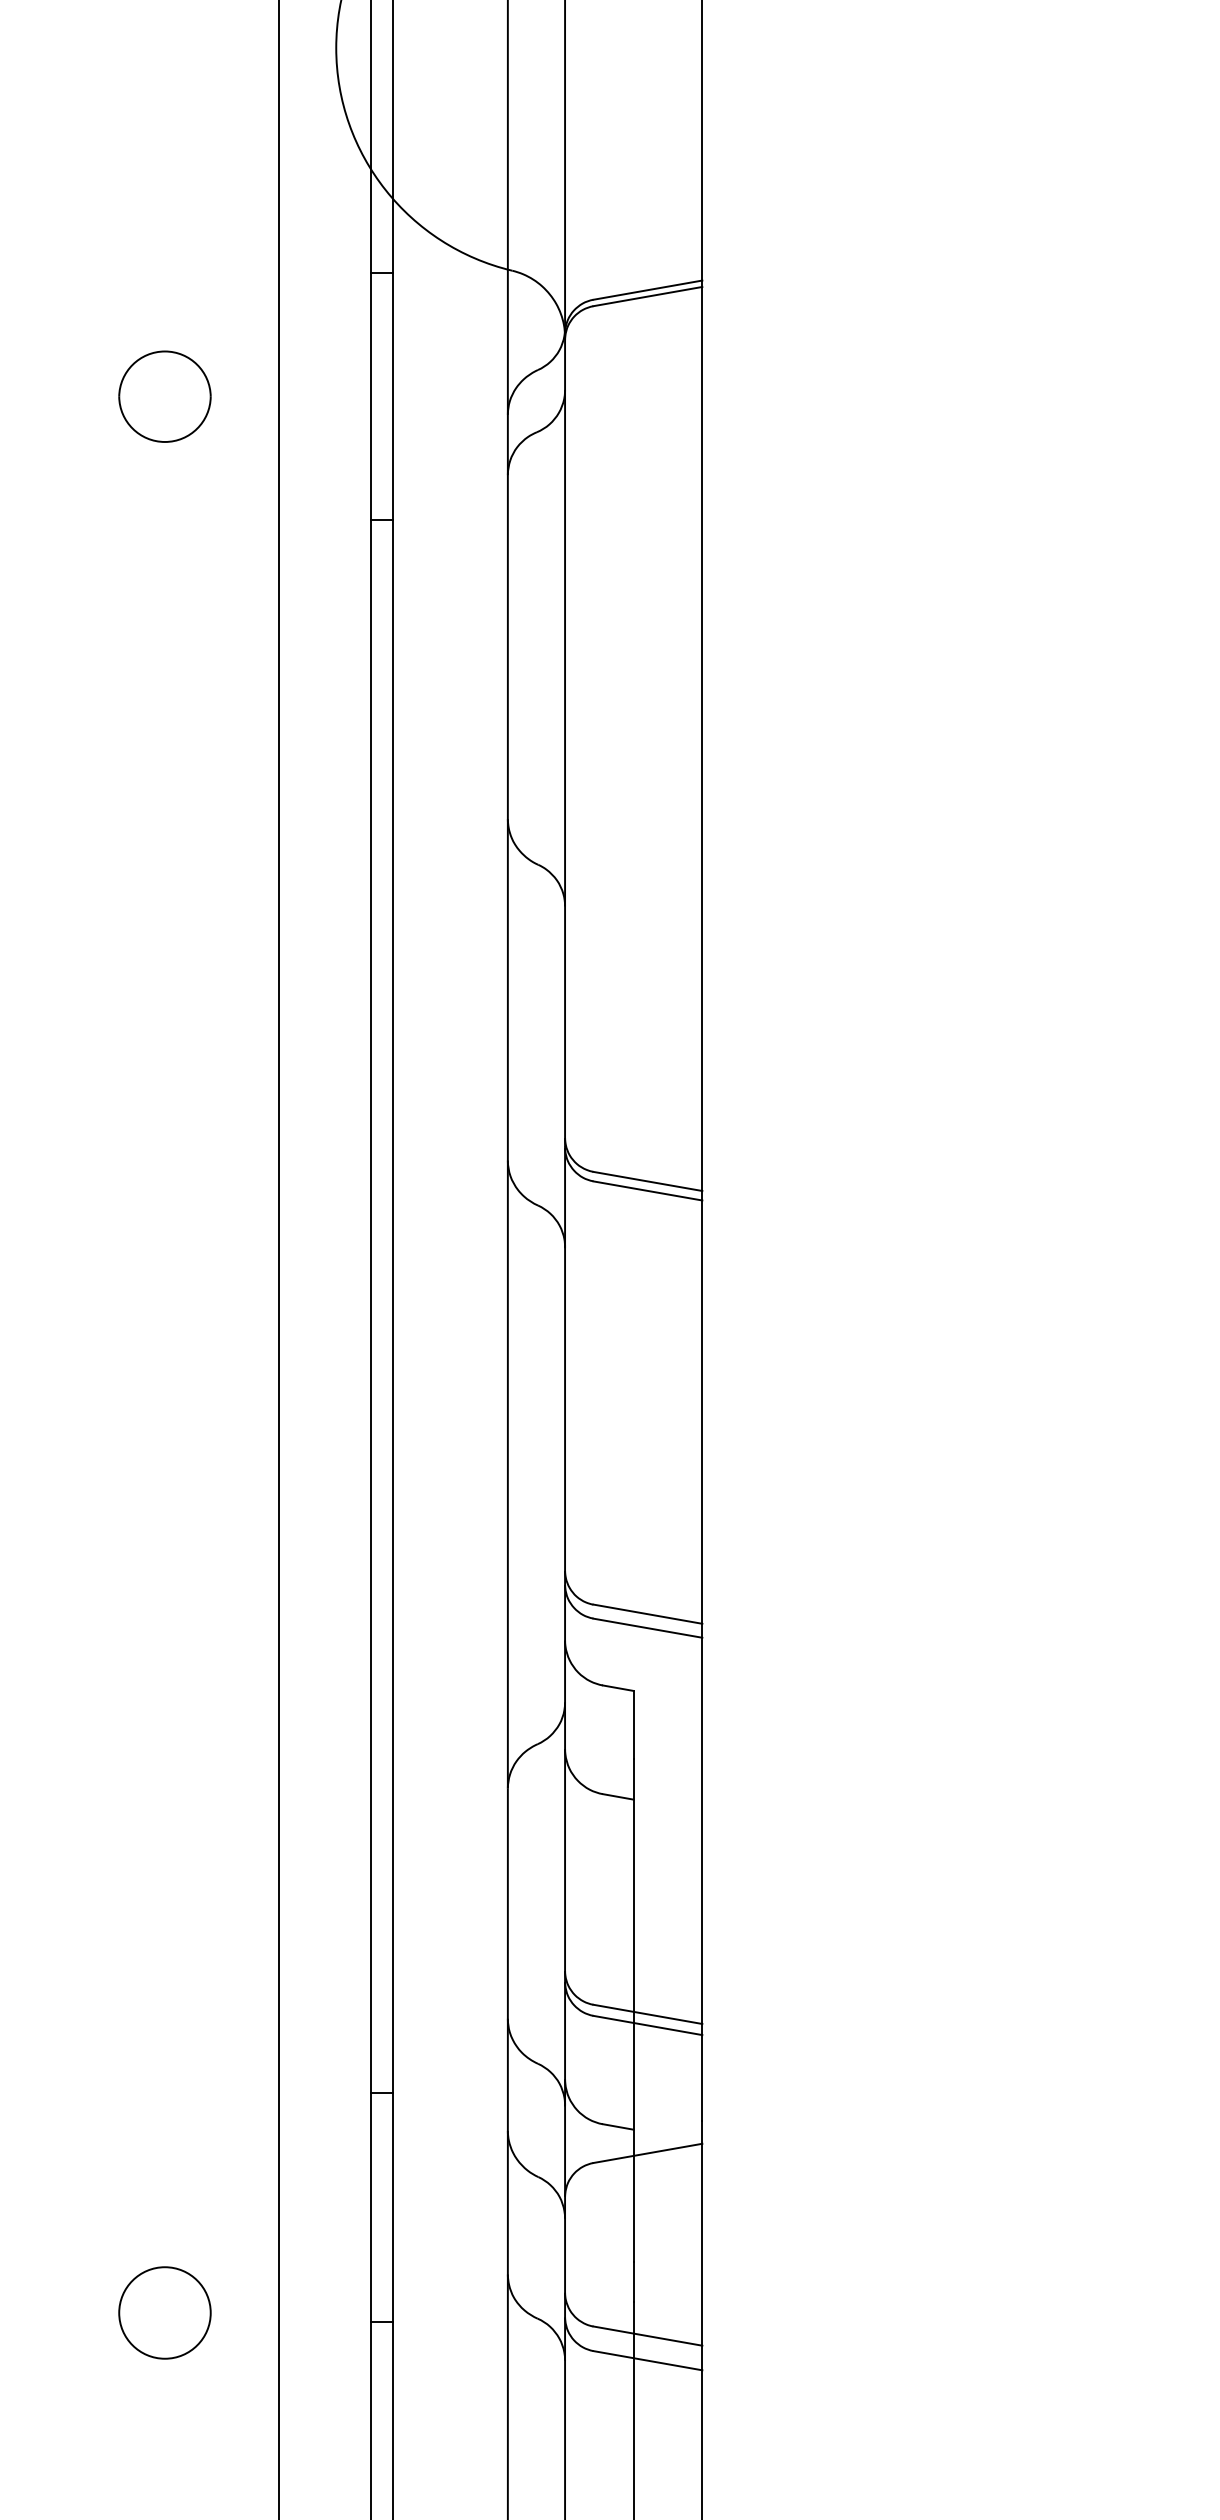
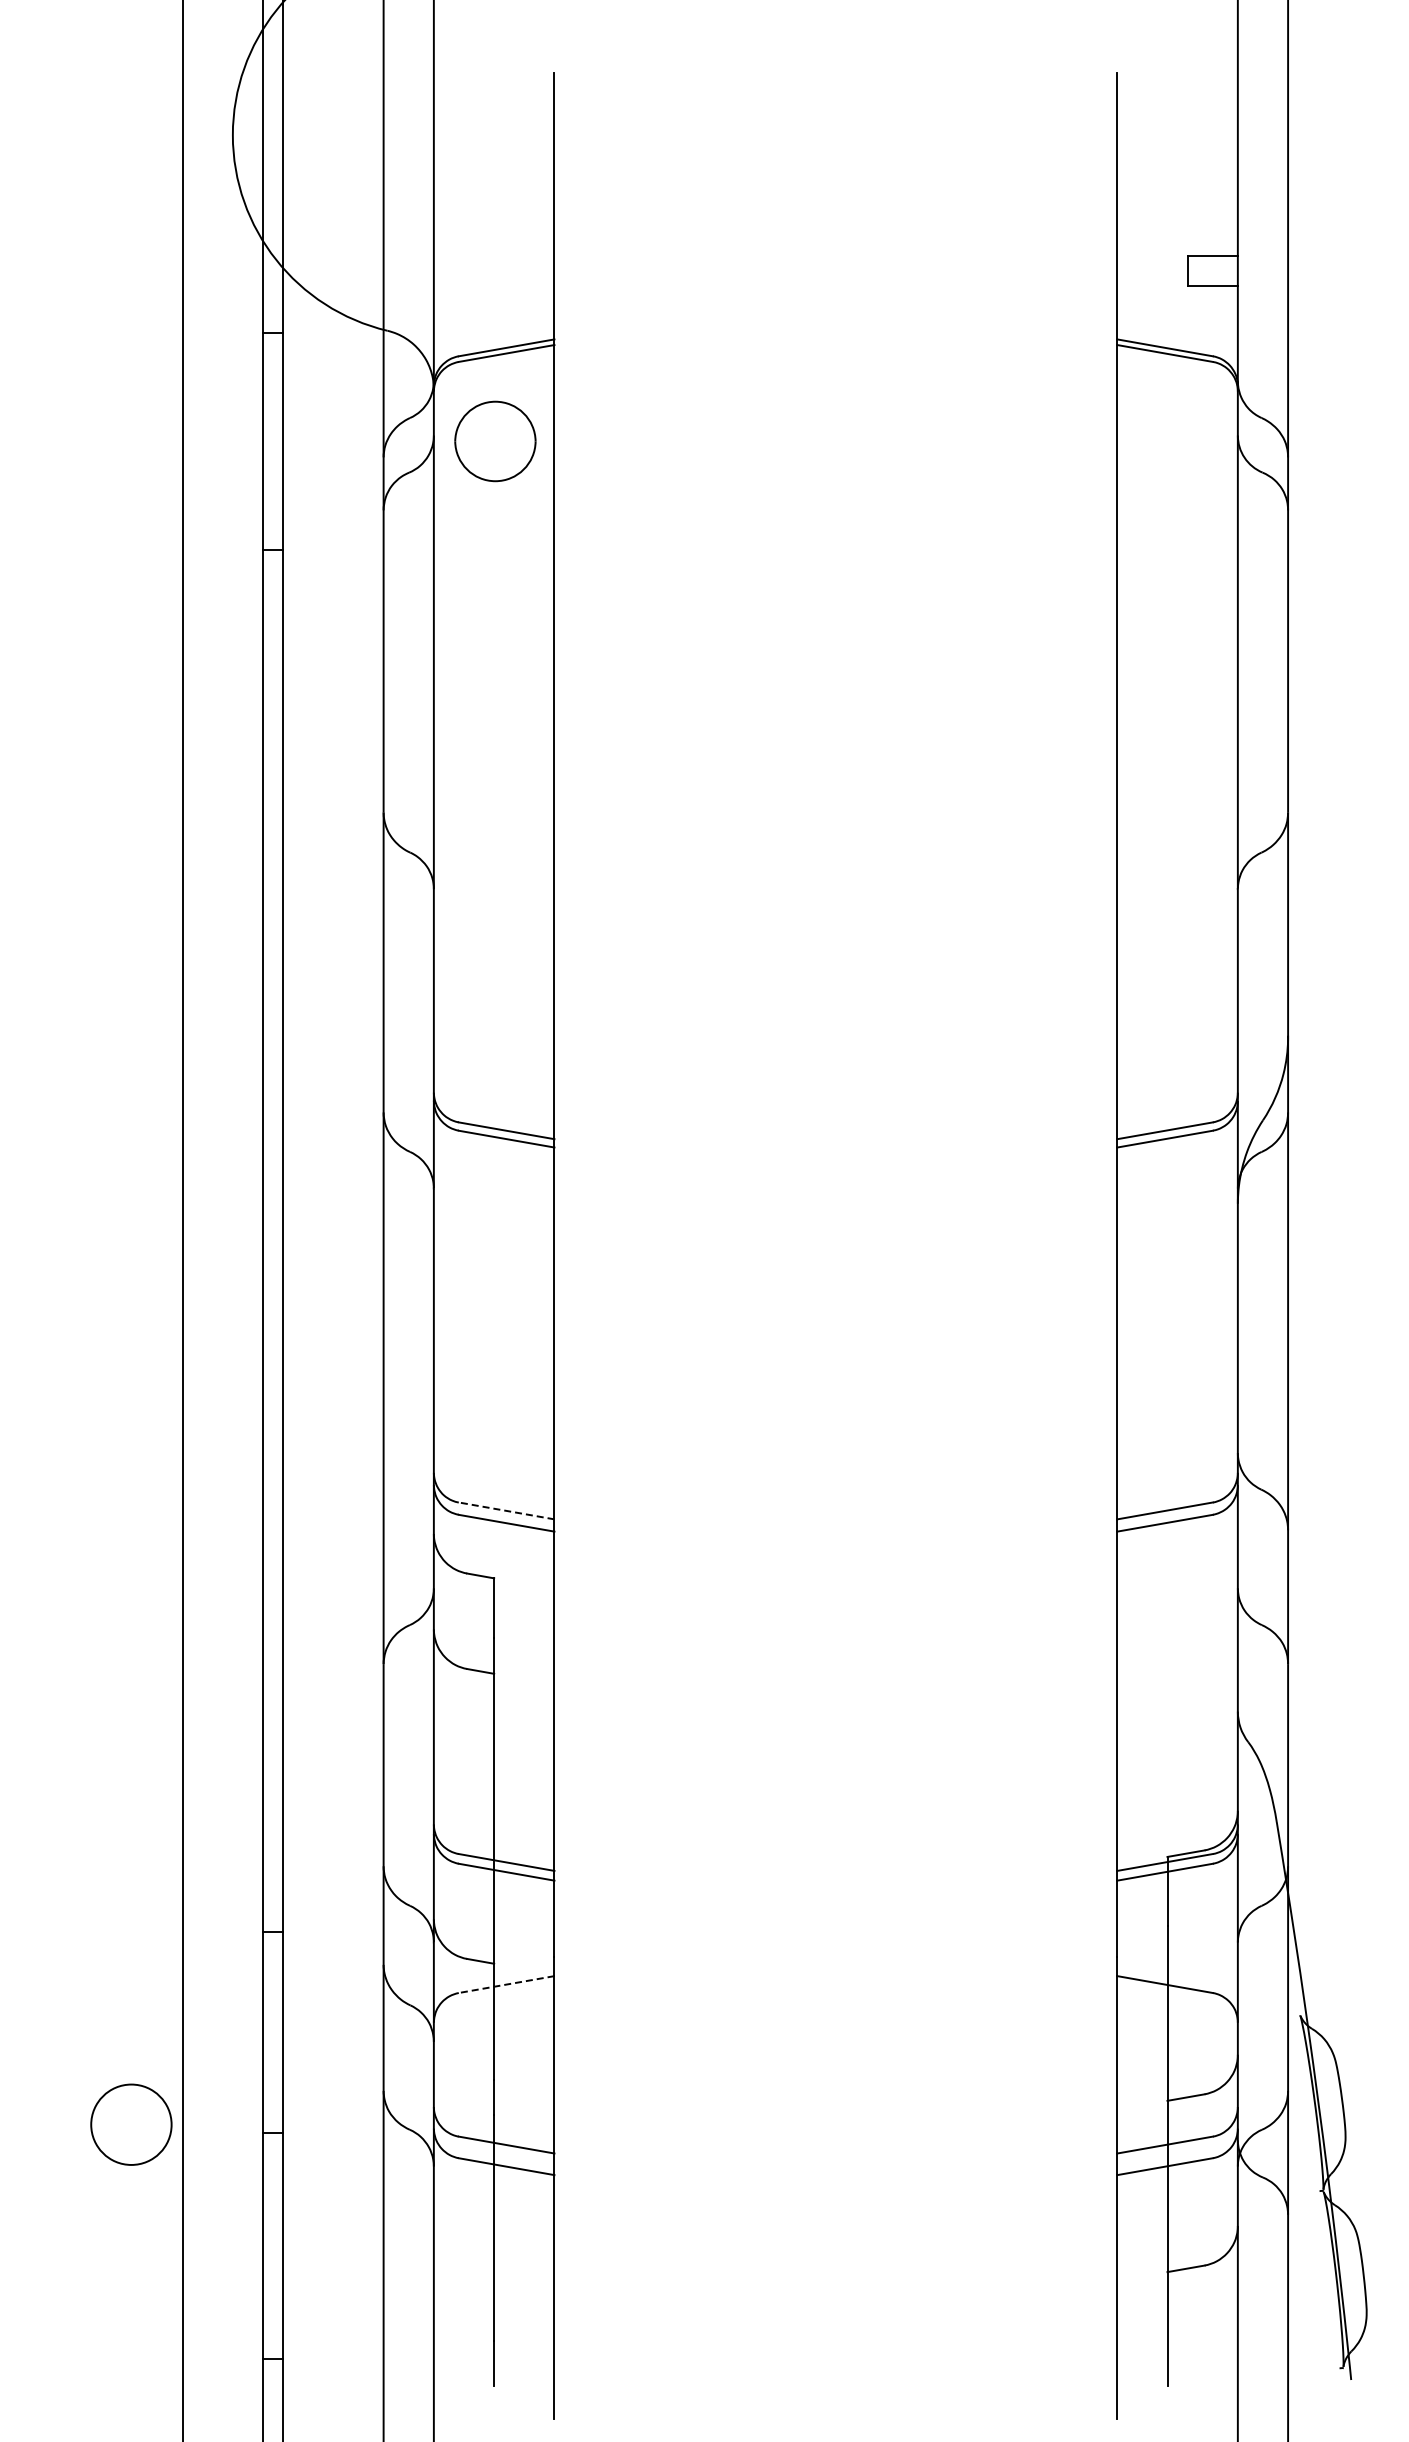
part: (165, 396) -> (495, 441), moved
line: (647, 1613) -> (506, 1510), solid -> dashed
line: (647, 2153) -> (506, 1984), solid -> dashed
circle: (165, 2312) -> (131, 2124), moved

